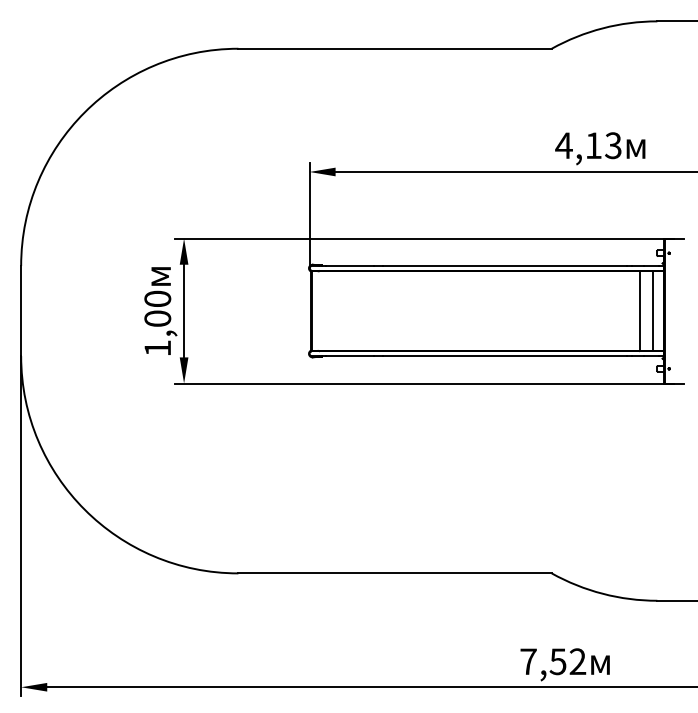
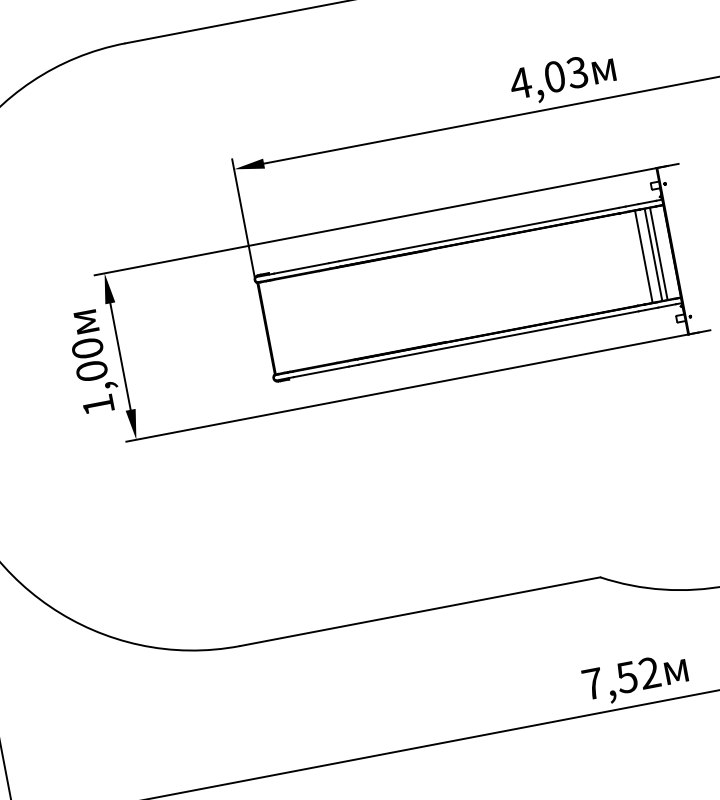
text: (593, 145) -> (554, 76), 4,13 -> 4,03
line: (648, 310) -> (653, 254), added

